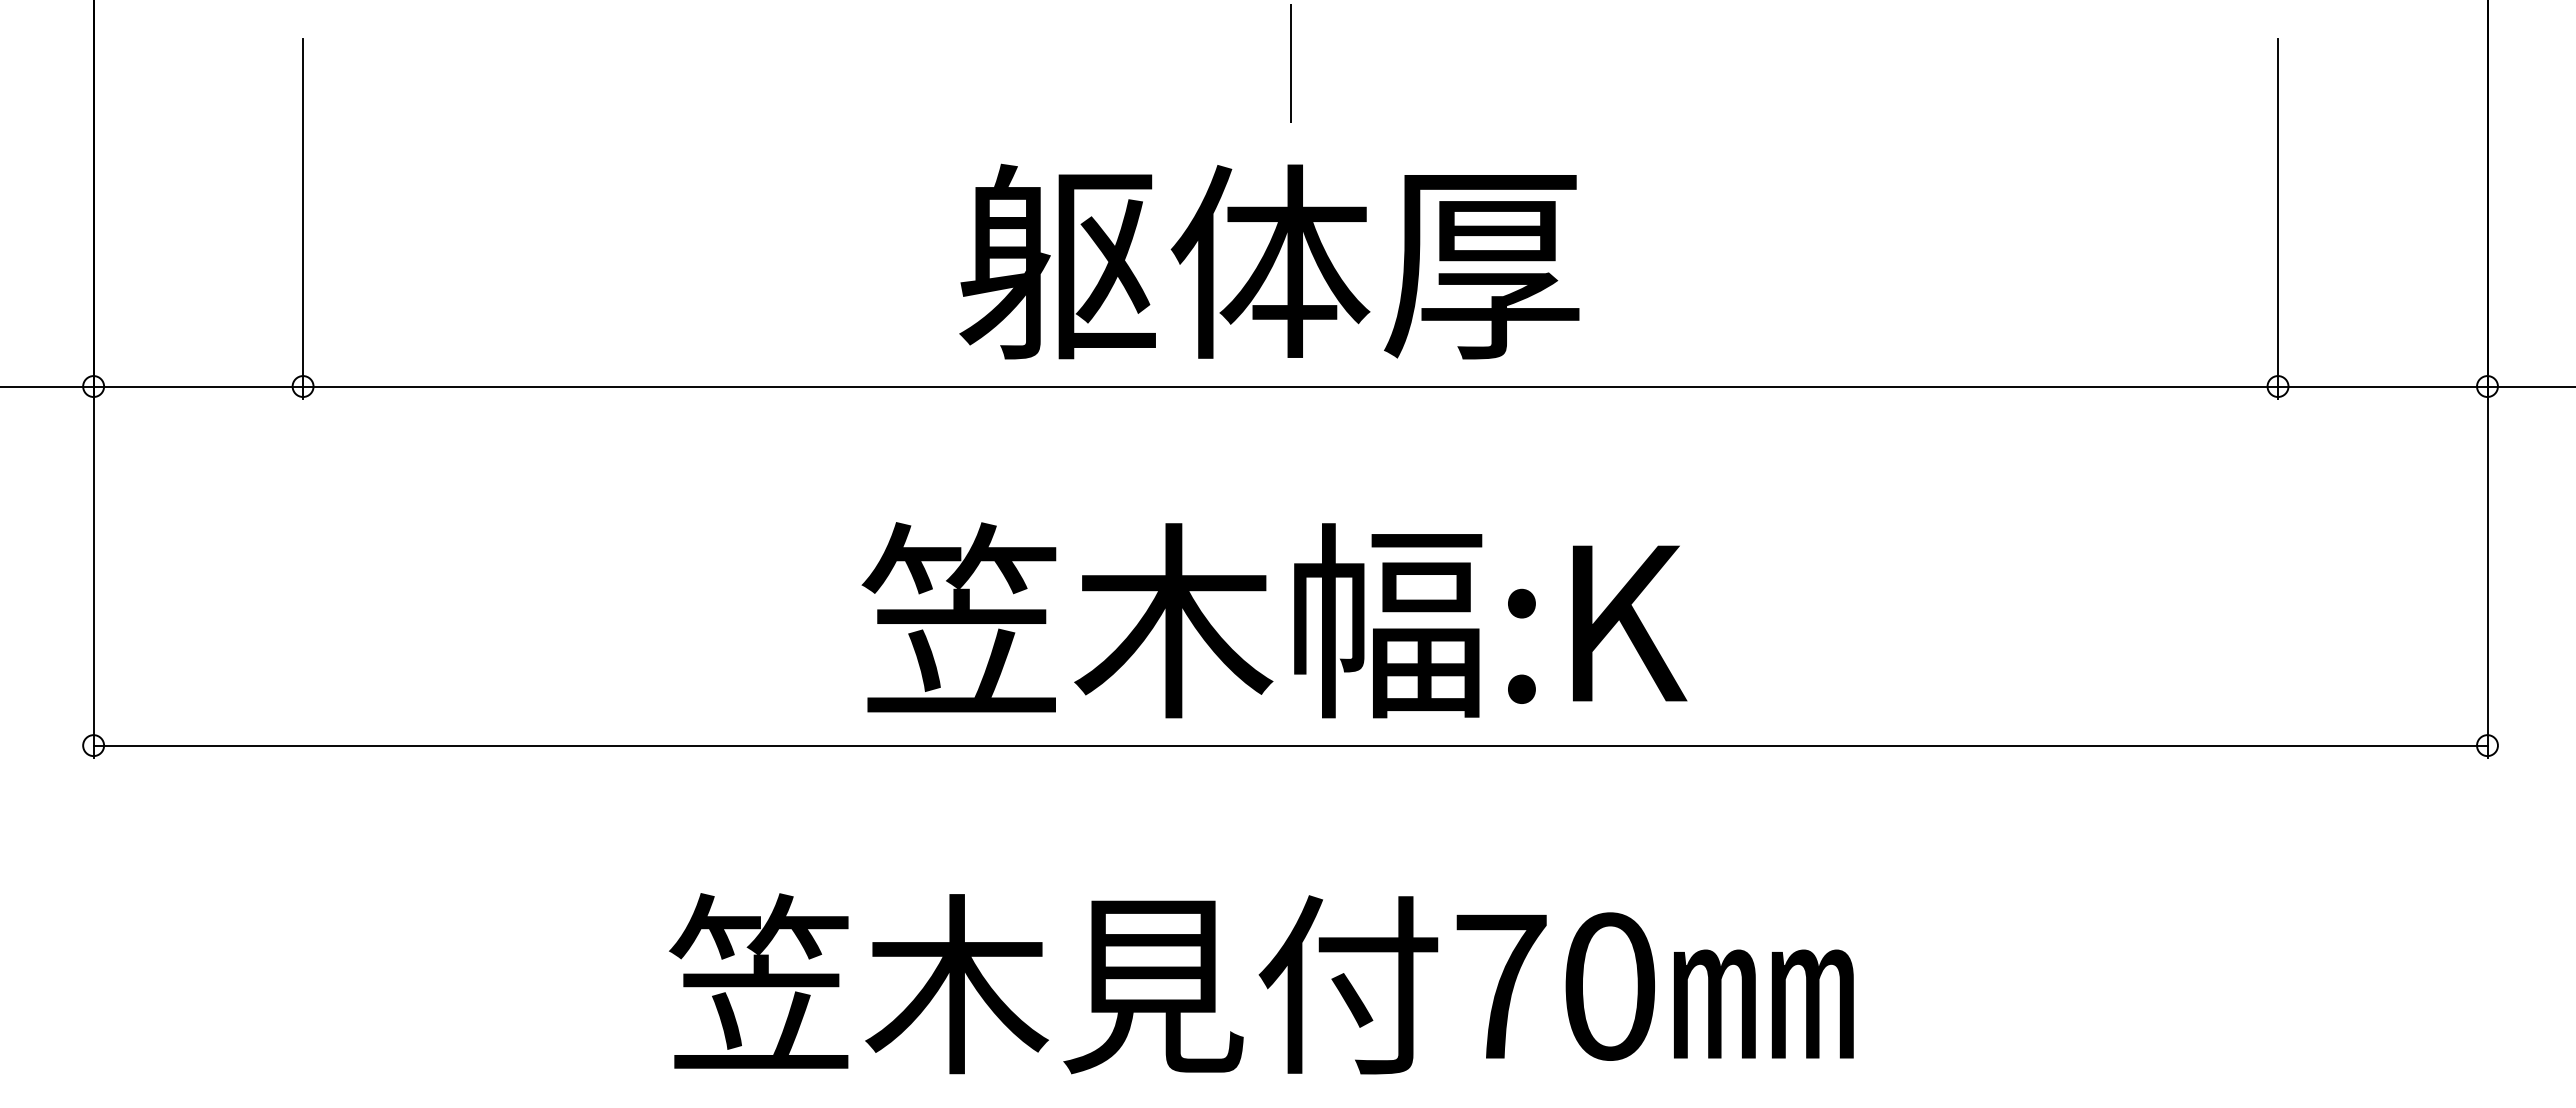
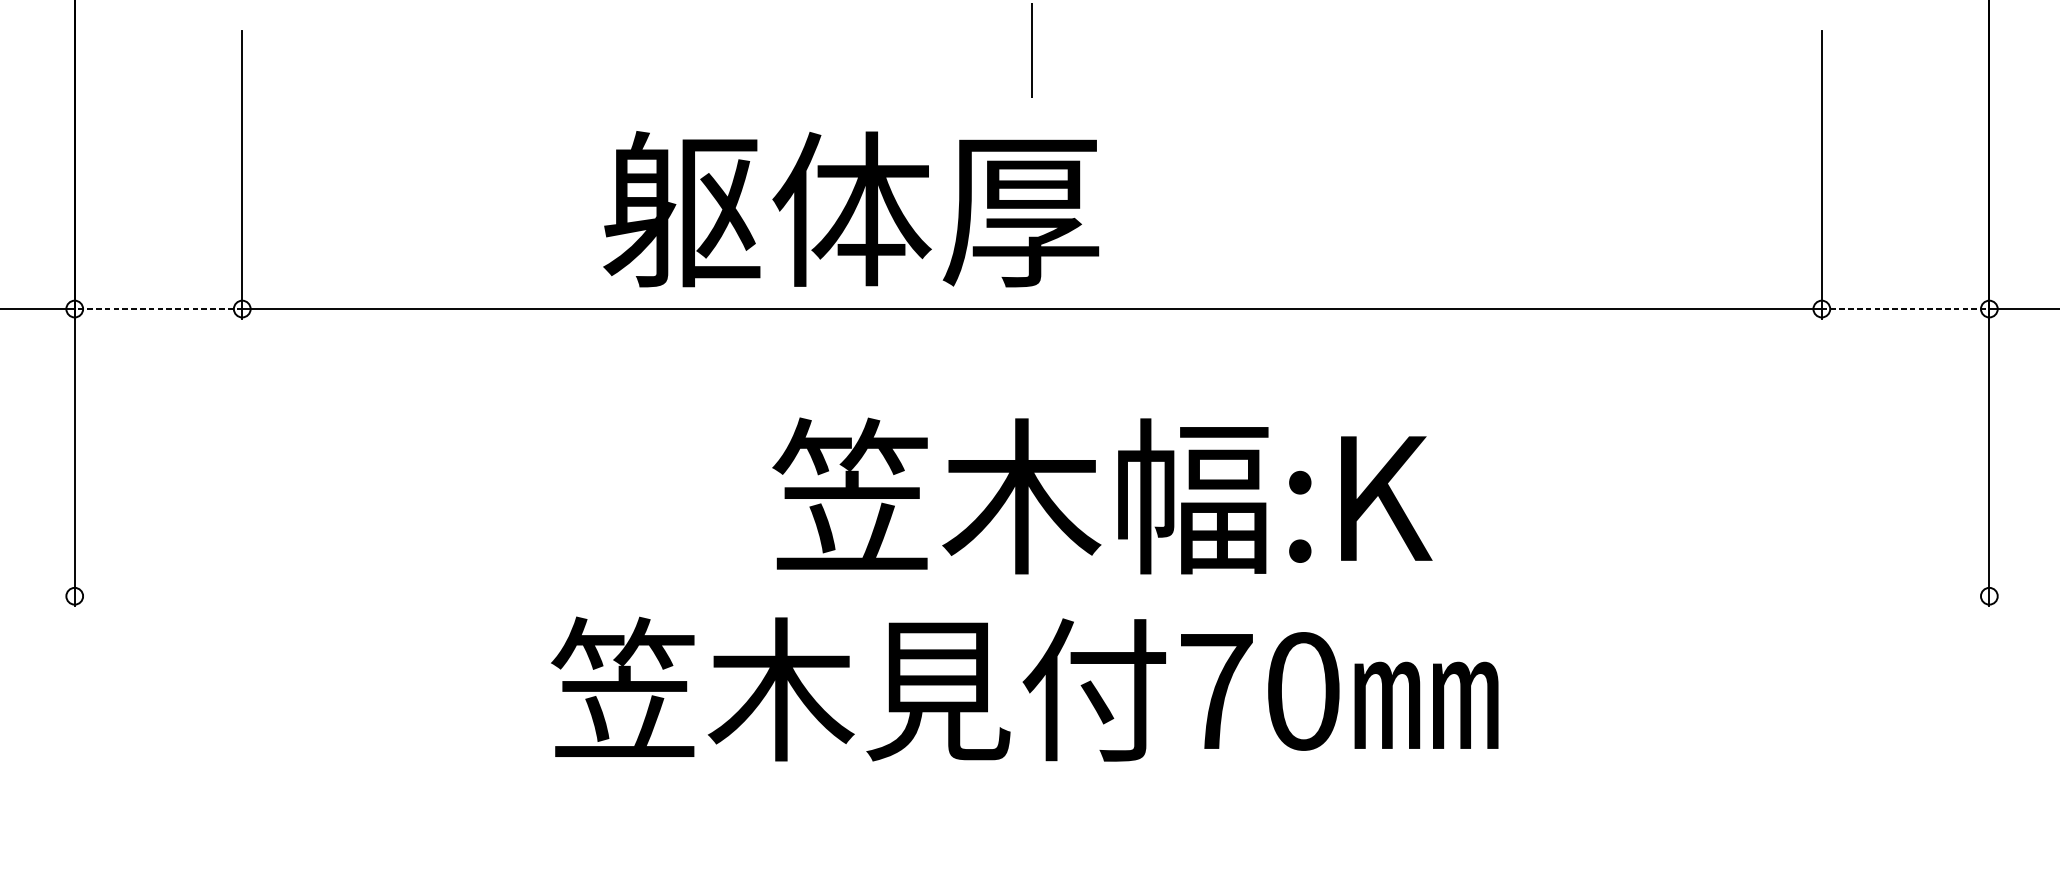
text: (1269, 261) -> (851, 209), moved
line: (198, 386) -> (158, 309), solid -> dashed
line: (2382, 386) -> (1905, 309), solid -> dashed
text: (1274, 620) -> (1102, 496), moved
line: (1290, 745) -> (1031, 596), removed
text: (1261, 983) -> (1024, 688), moved

